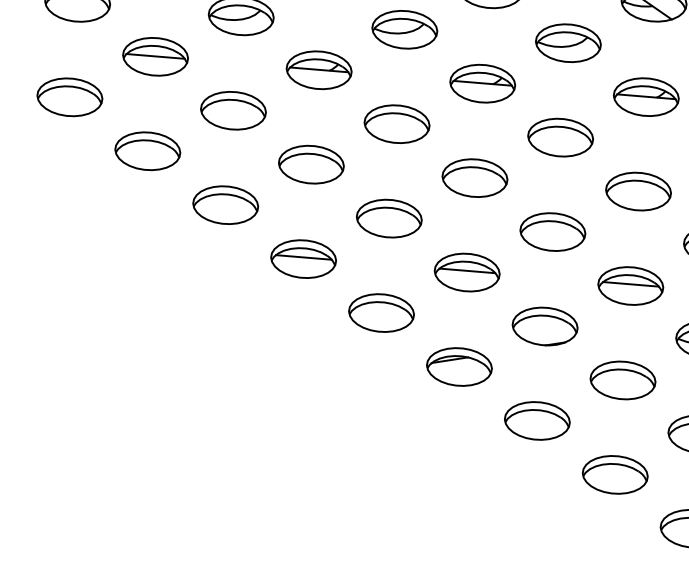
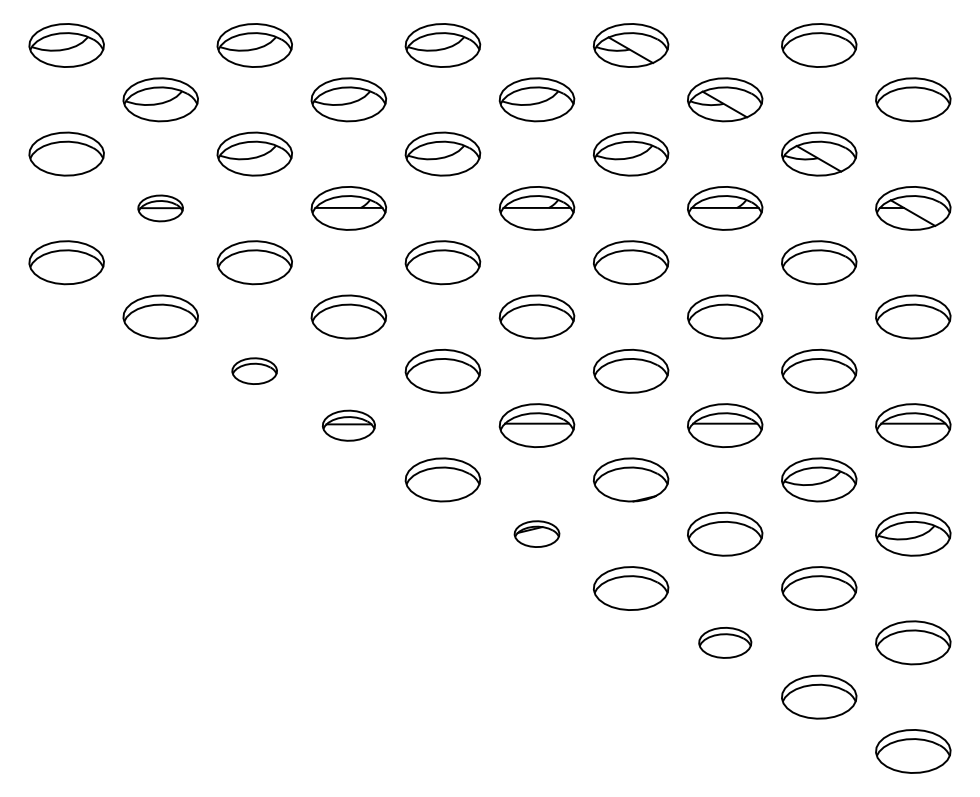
part: (155, 56) -> (160, 208), size x0.6
part: (225, 204) -> (254, 370), size x0.6
part: (303, 258) -> (348, 425), size x0.7
part: (459, 366) -> (536, 533), size x0.6
part: (615, 474) -> (725, 642), size x0.7

